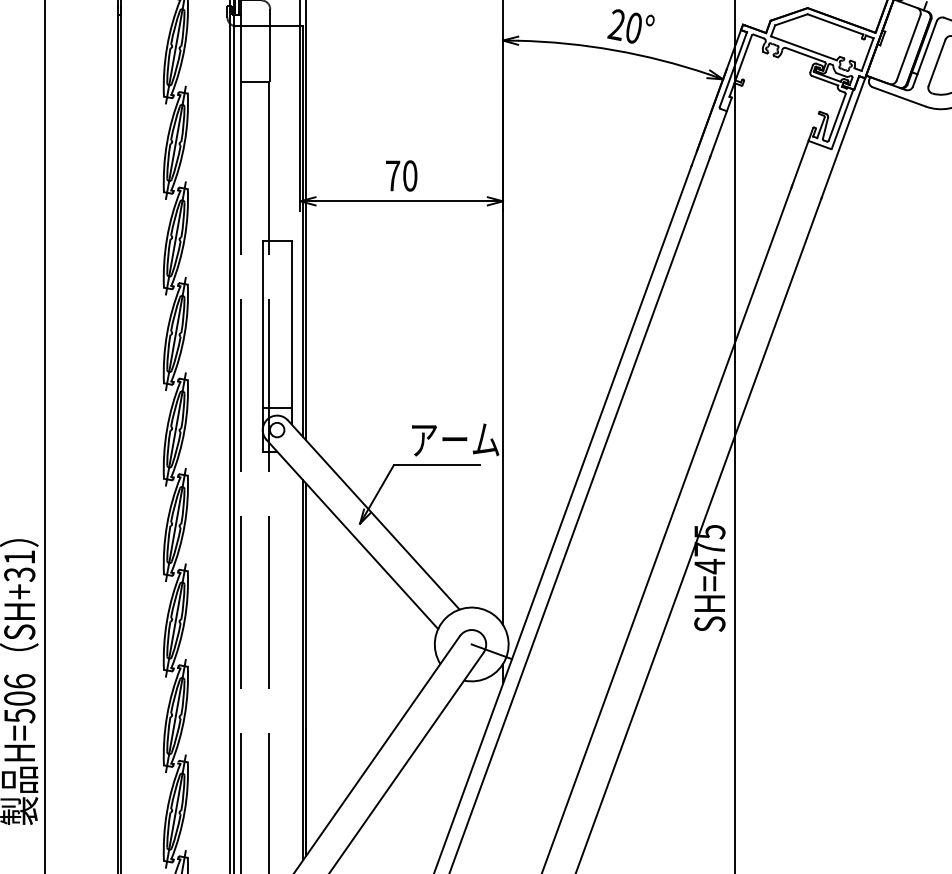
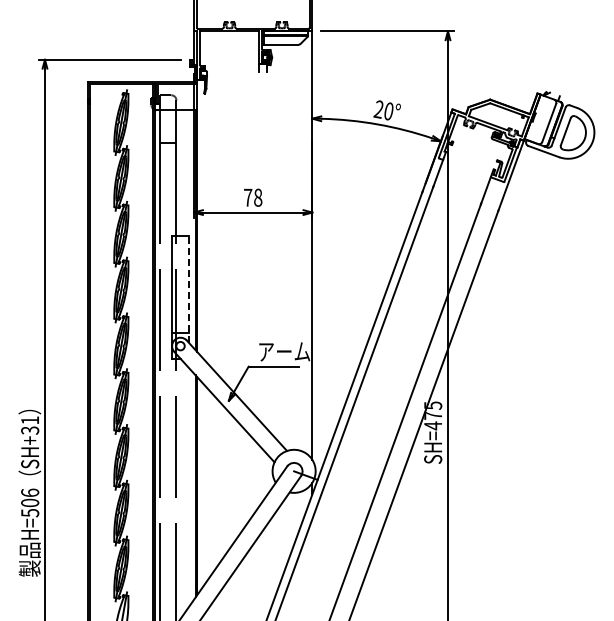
text: (410, 175) -> (258, 197), 70 -> 78
line: (290, 333) -> (188, 289), solid -> dashed

